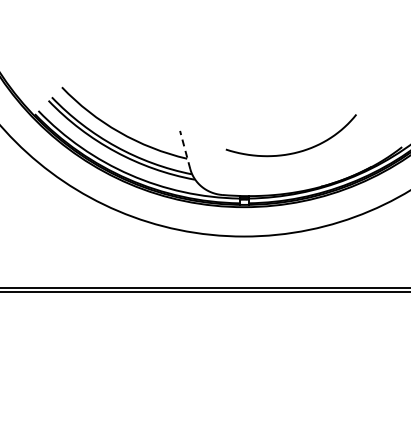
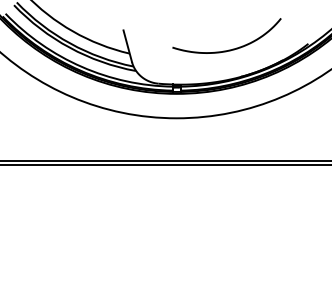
line: (185, 149) -> (128, 45), dashed -> solid
curve: (291, 152) -> (227, 50), moved

